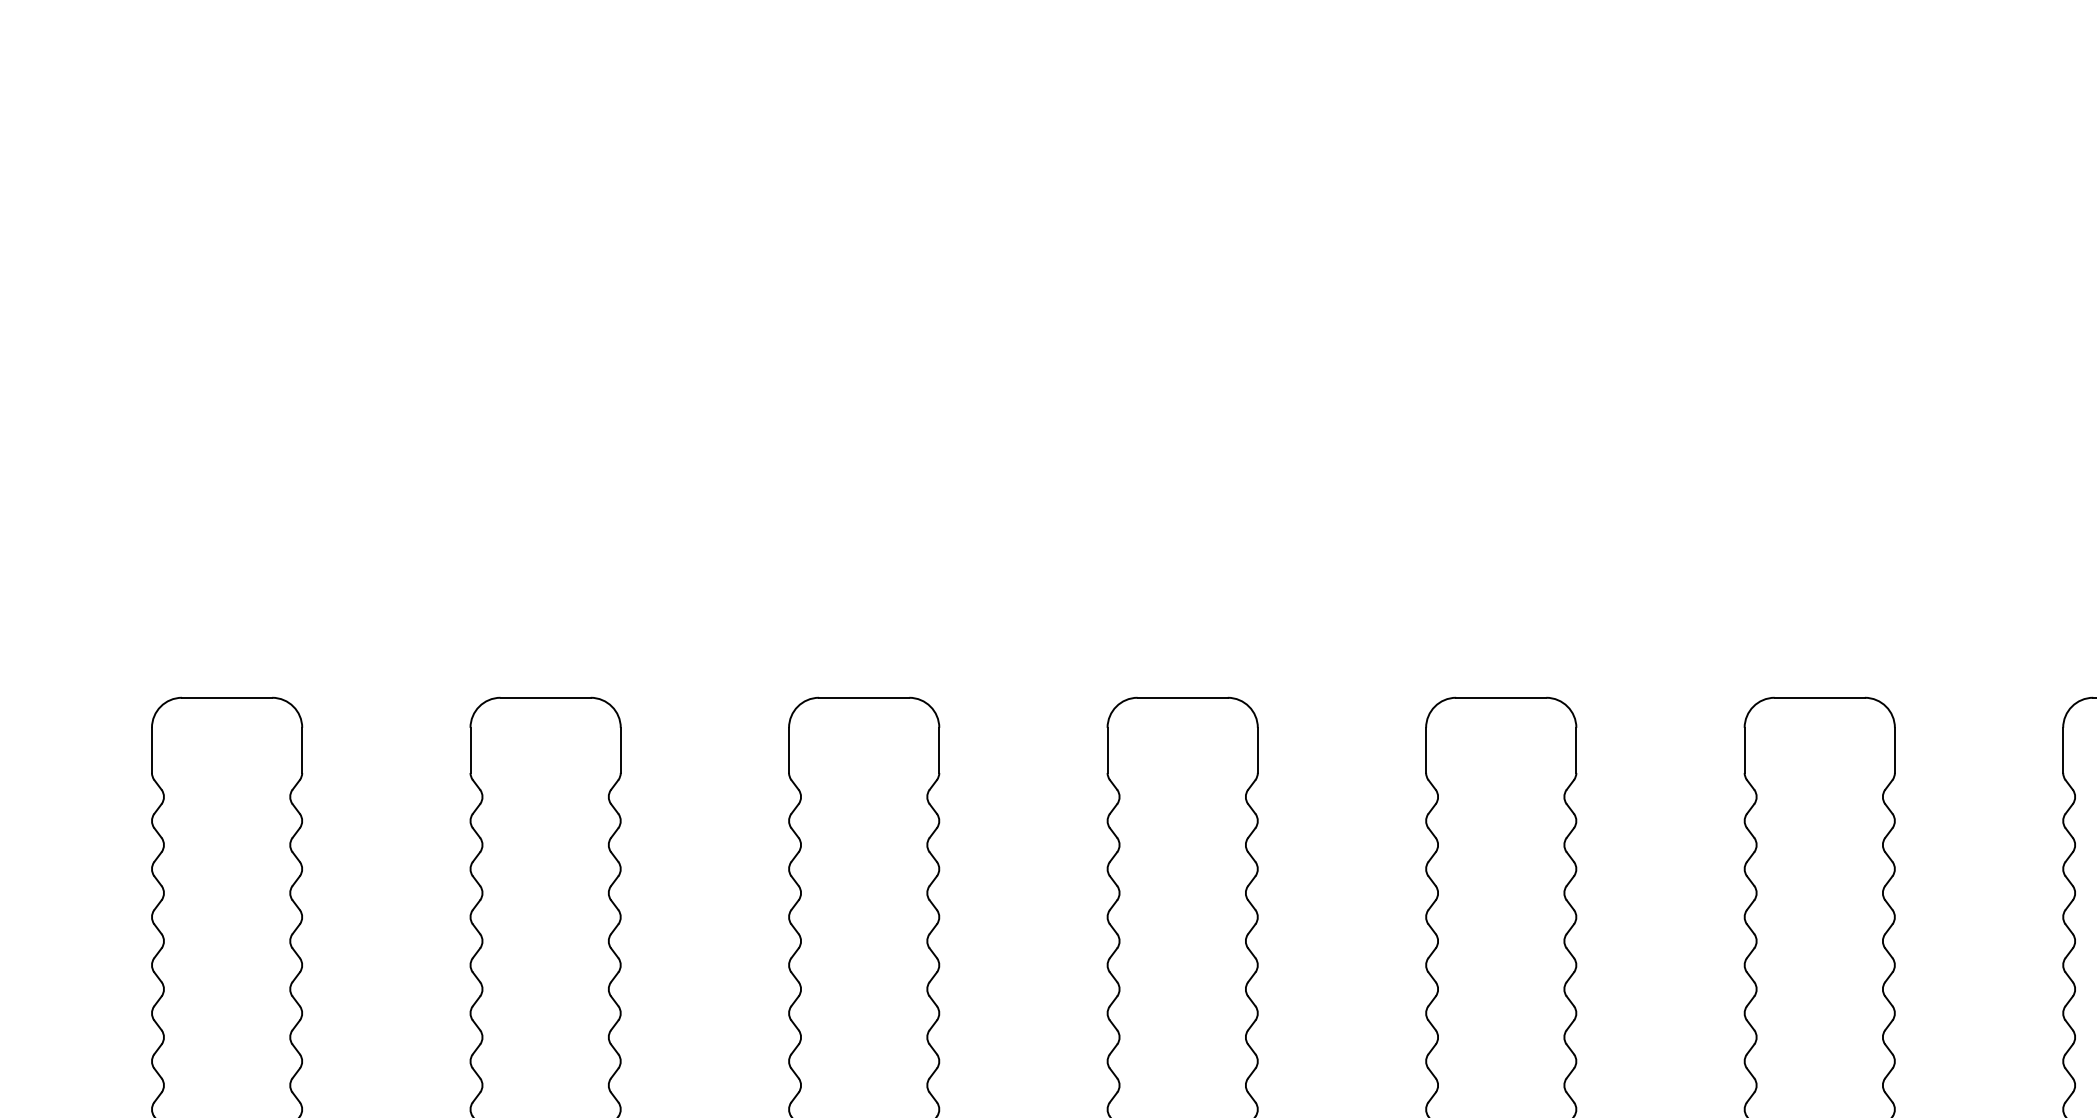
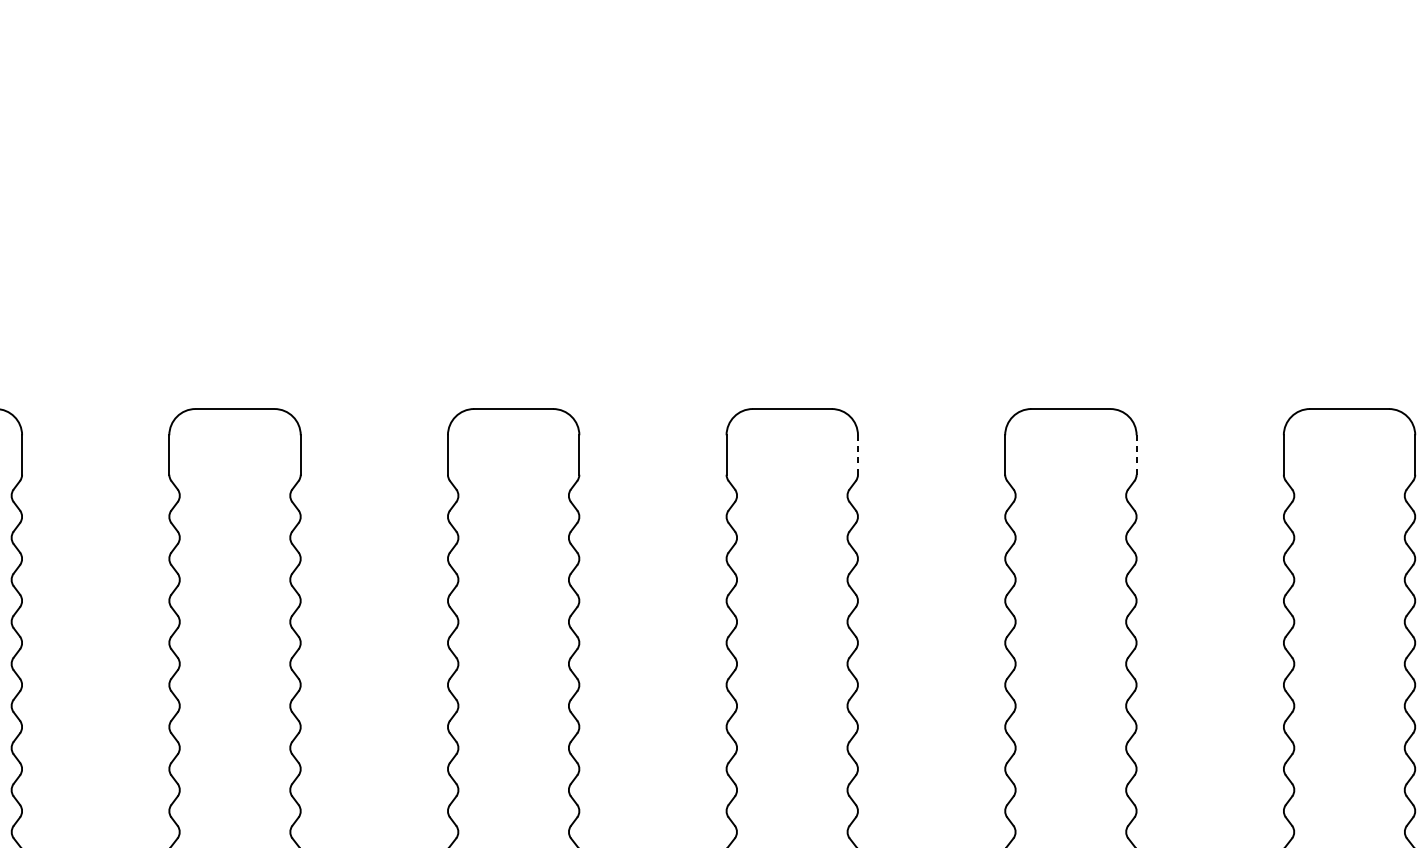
line: (1257, 750) -> (857, 455), solid -> dashed
line: (1576, 750) -> (1136, 455), solid -> dashed

